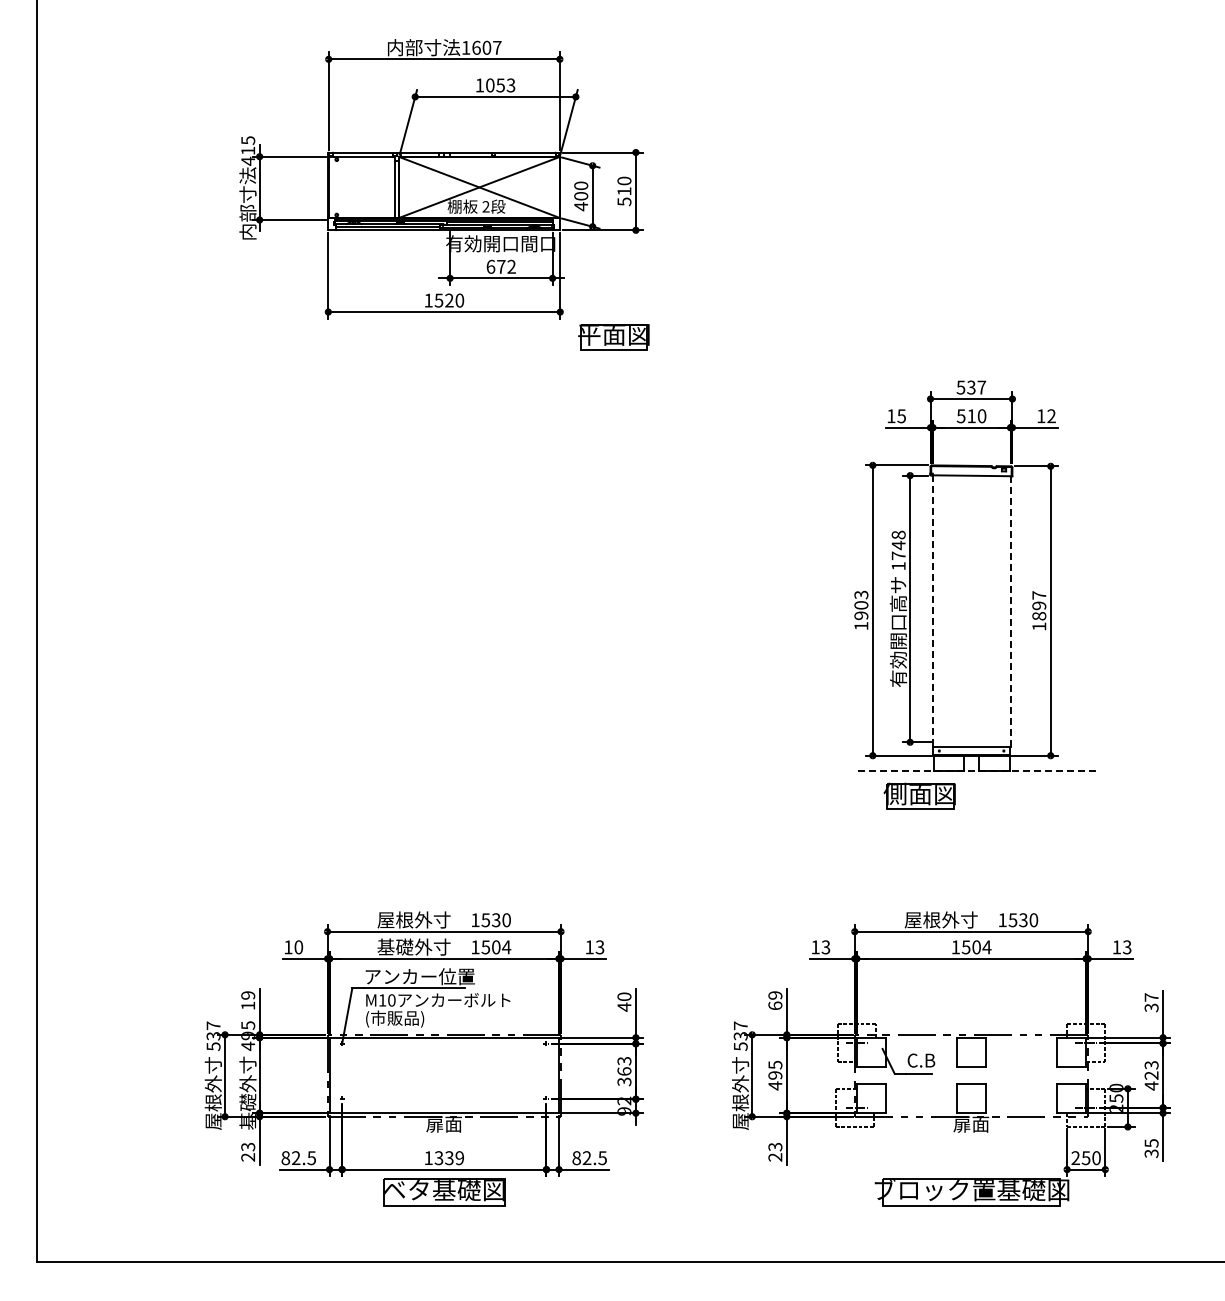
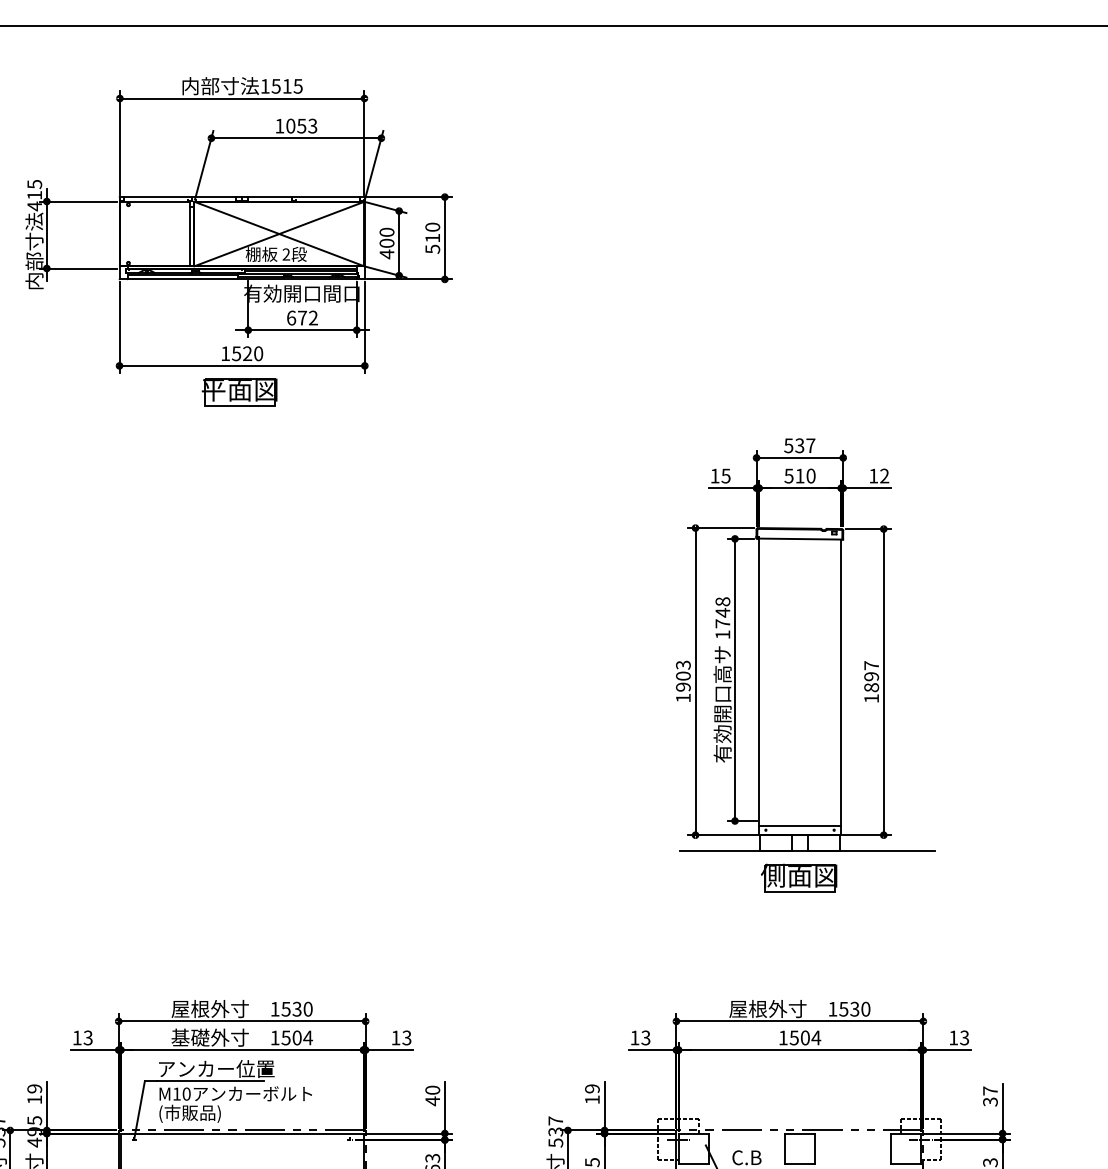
text: (486, 47) -> (286, 85), 1607 -> 1515
part: (613, 337) -> (239, 392), moved
line: (932, 611) -> (758, 682), dashed -> solid
line: (1010, 611) -> (841, 682), dashed -> solid
line: (979, 770) -> (808, 850), dashed -> solid
part: (919, 795) -> (798, 877), moved
text: (298, 947) -> (87, 1038), 10 -> 13
text: (775, 1005) -> (592, 1099), 69 -> 19

